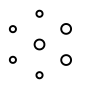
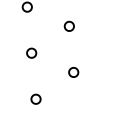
part: (65, 29) -> (68, 27), size x0.62
part: (39, 44) -> (31, 53), size x0.62
part: (65, 59) -> (72, 72), size x0.62

